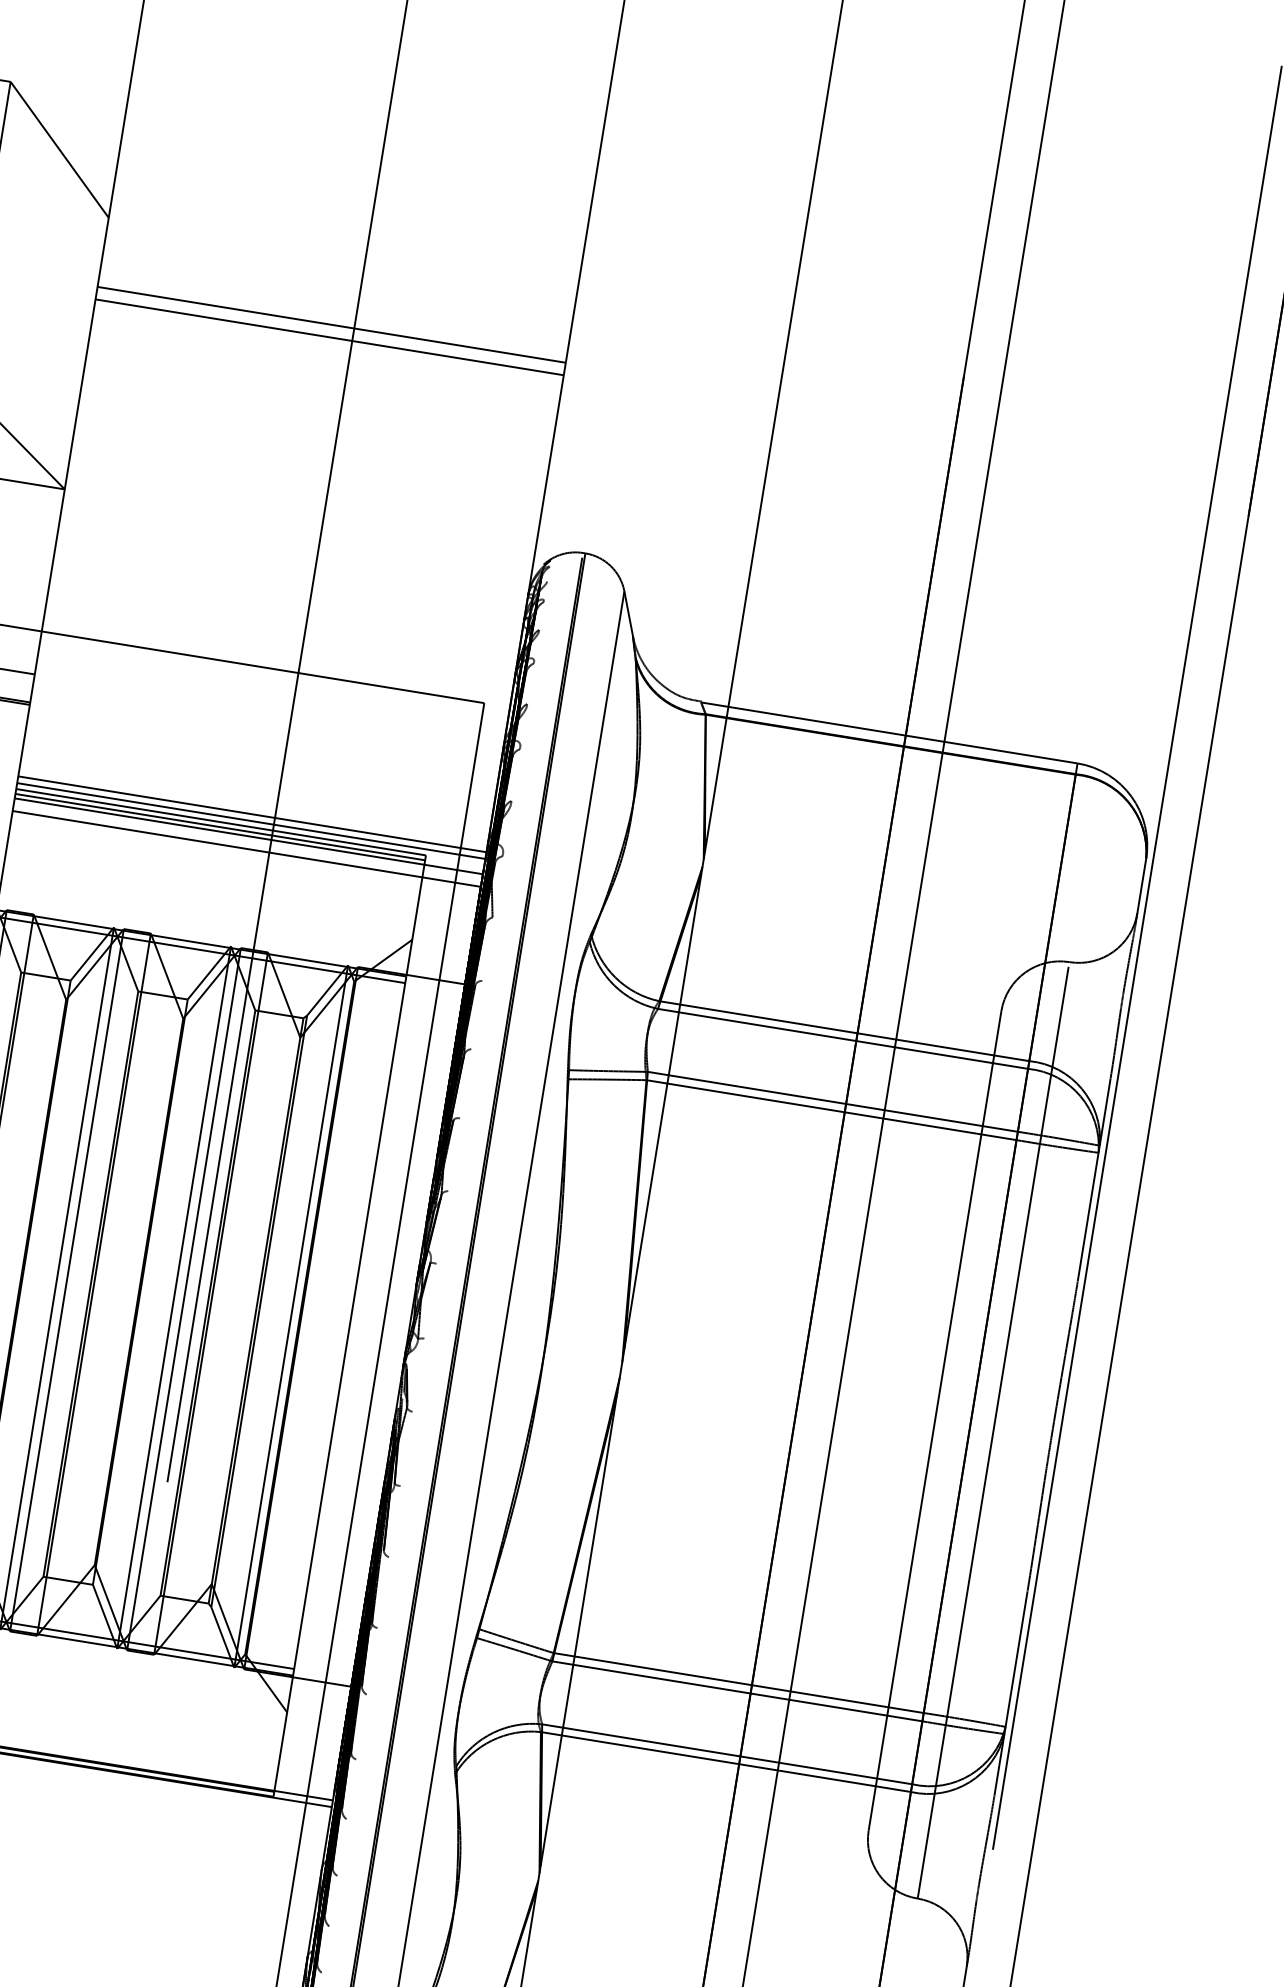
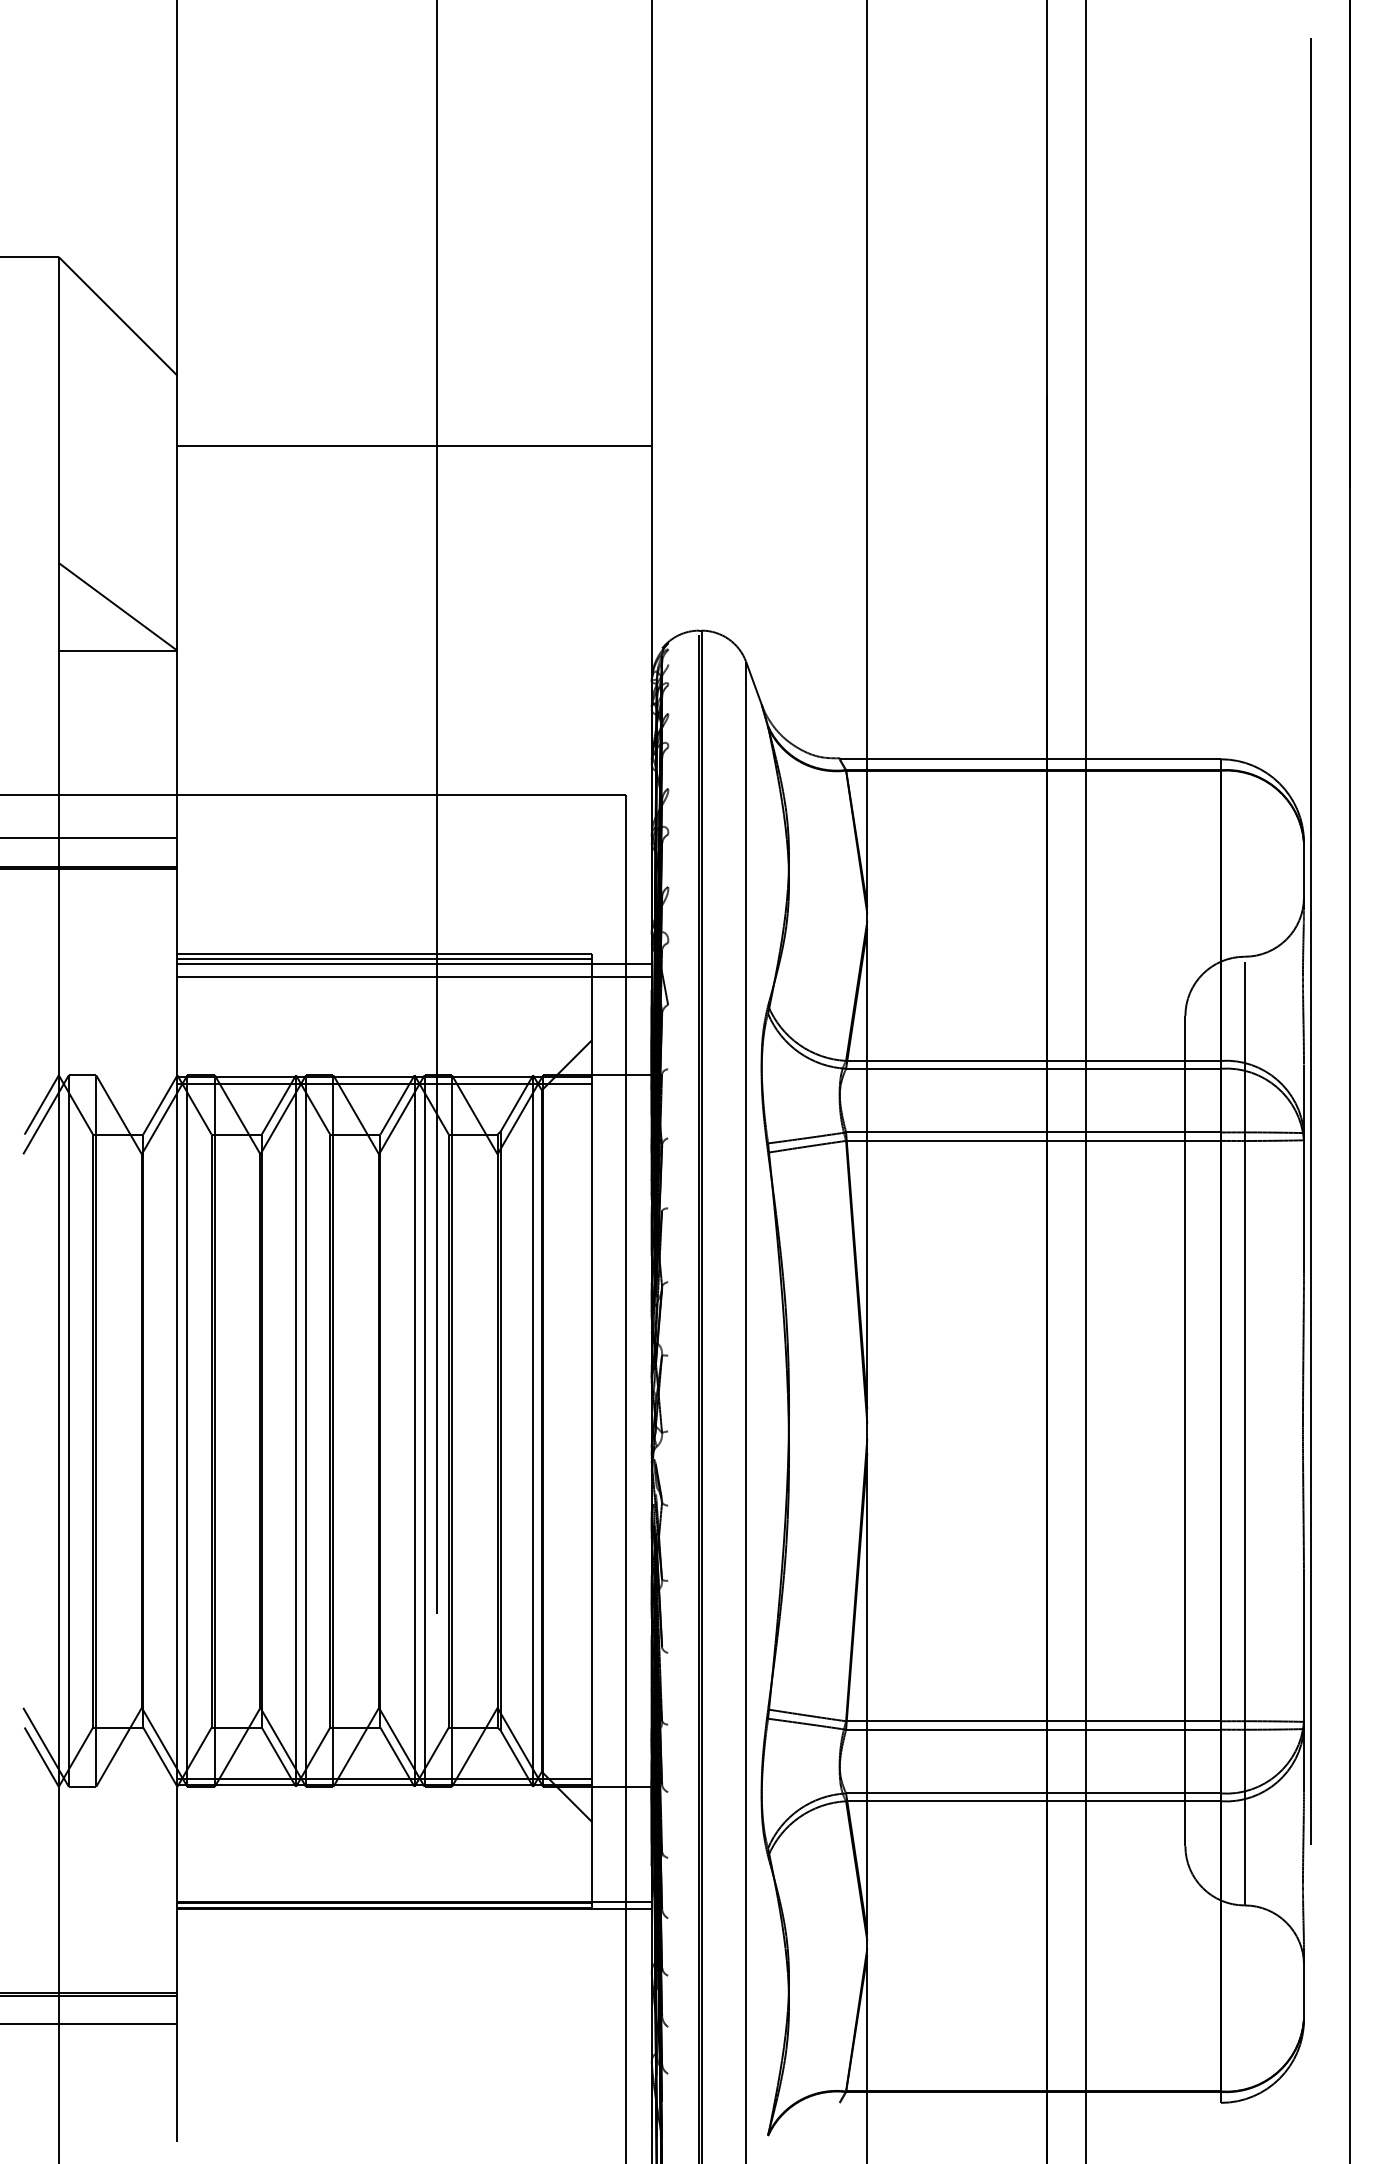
line: (329, 337) -> (414, 458), removed
line: (252, 814) -> (414, 941), removed
line: (251, 821) -> (414, 948), removed

